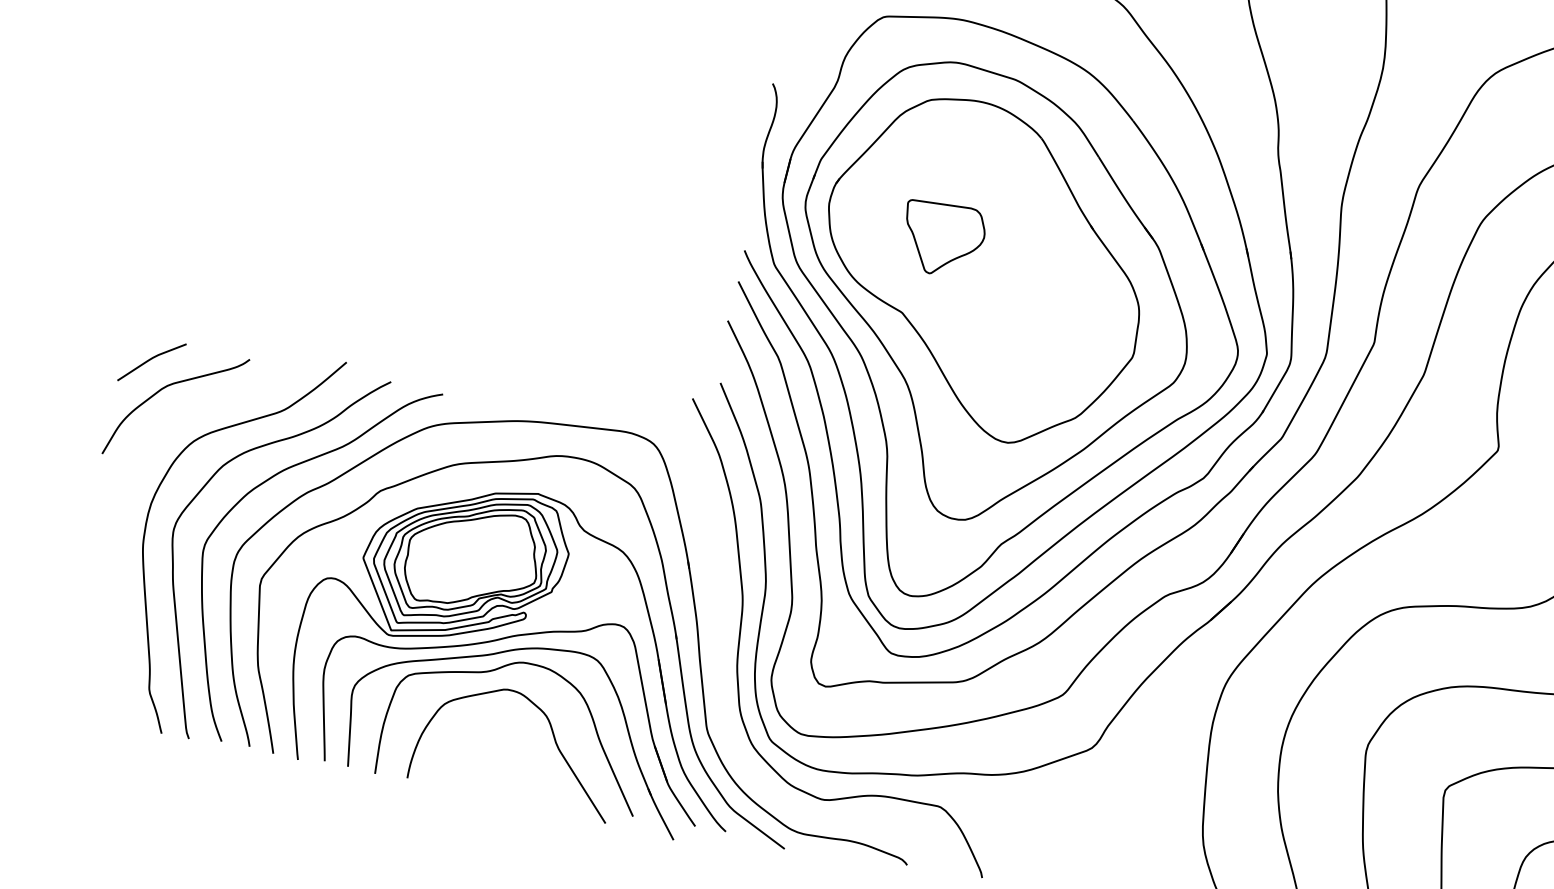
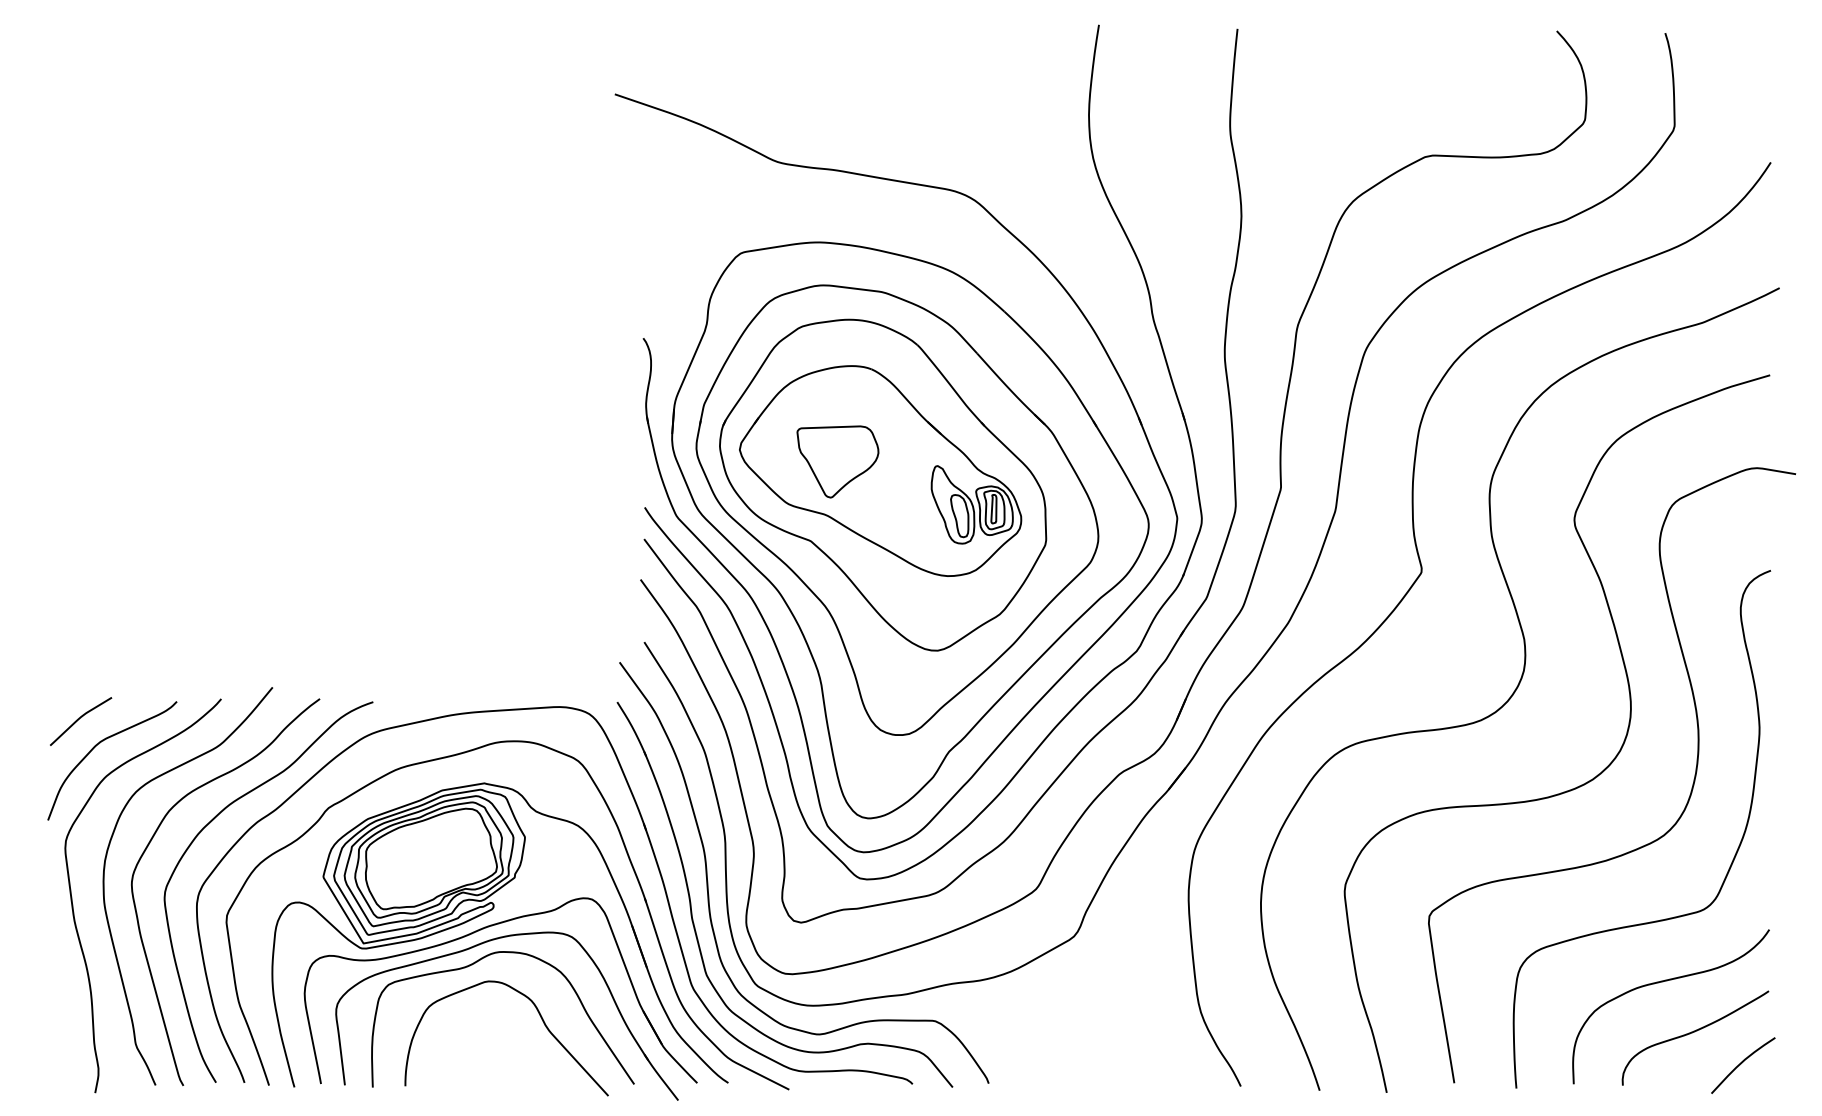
part: (983, 255) -> (880, 470), added
curve: (112, 541) -> (73, 904), added
part: (721, 647) -> (691, 902), added

